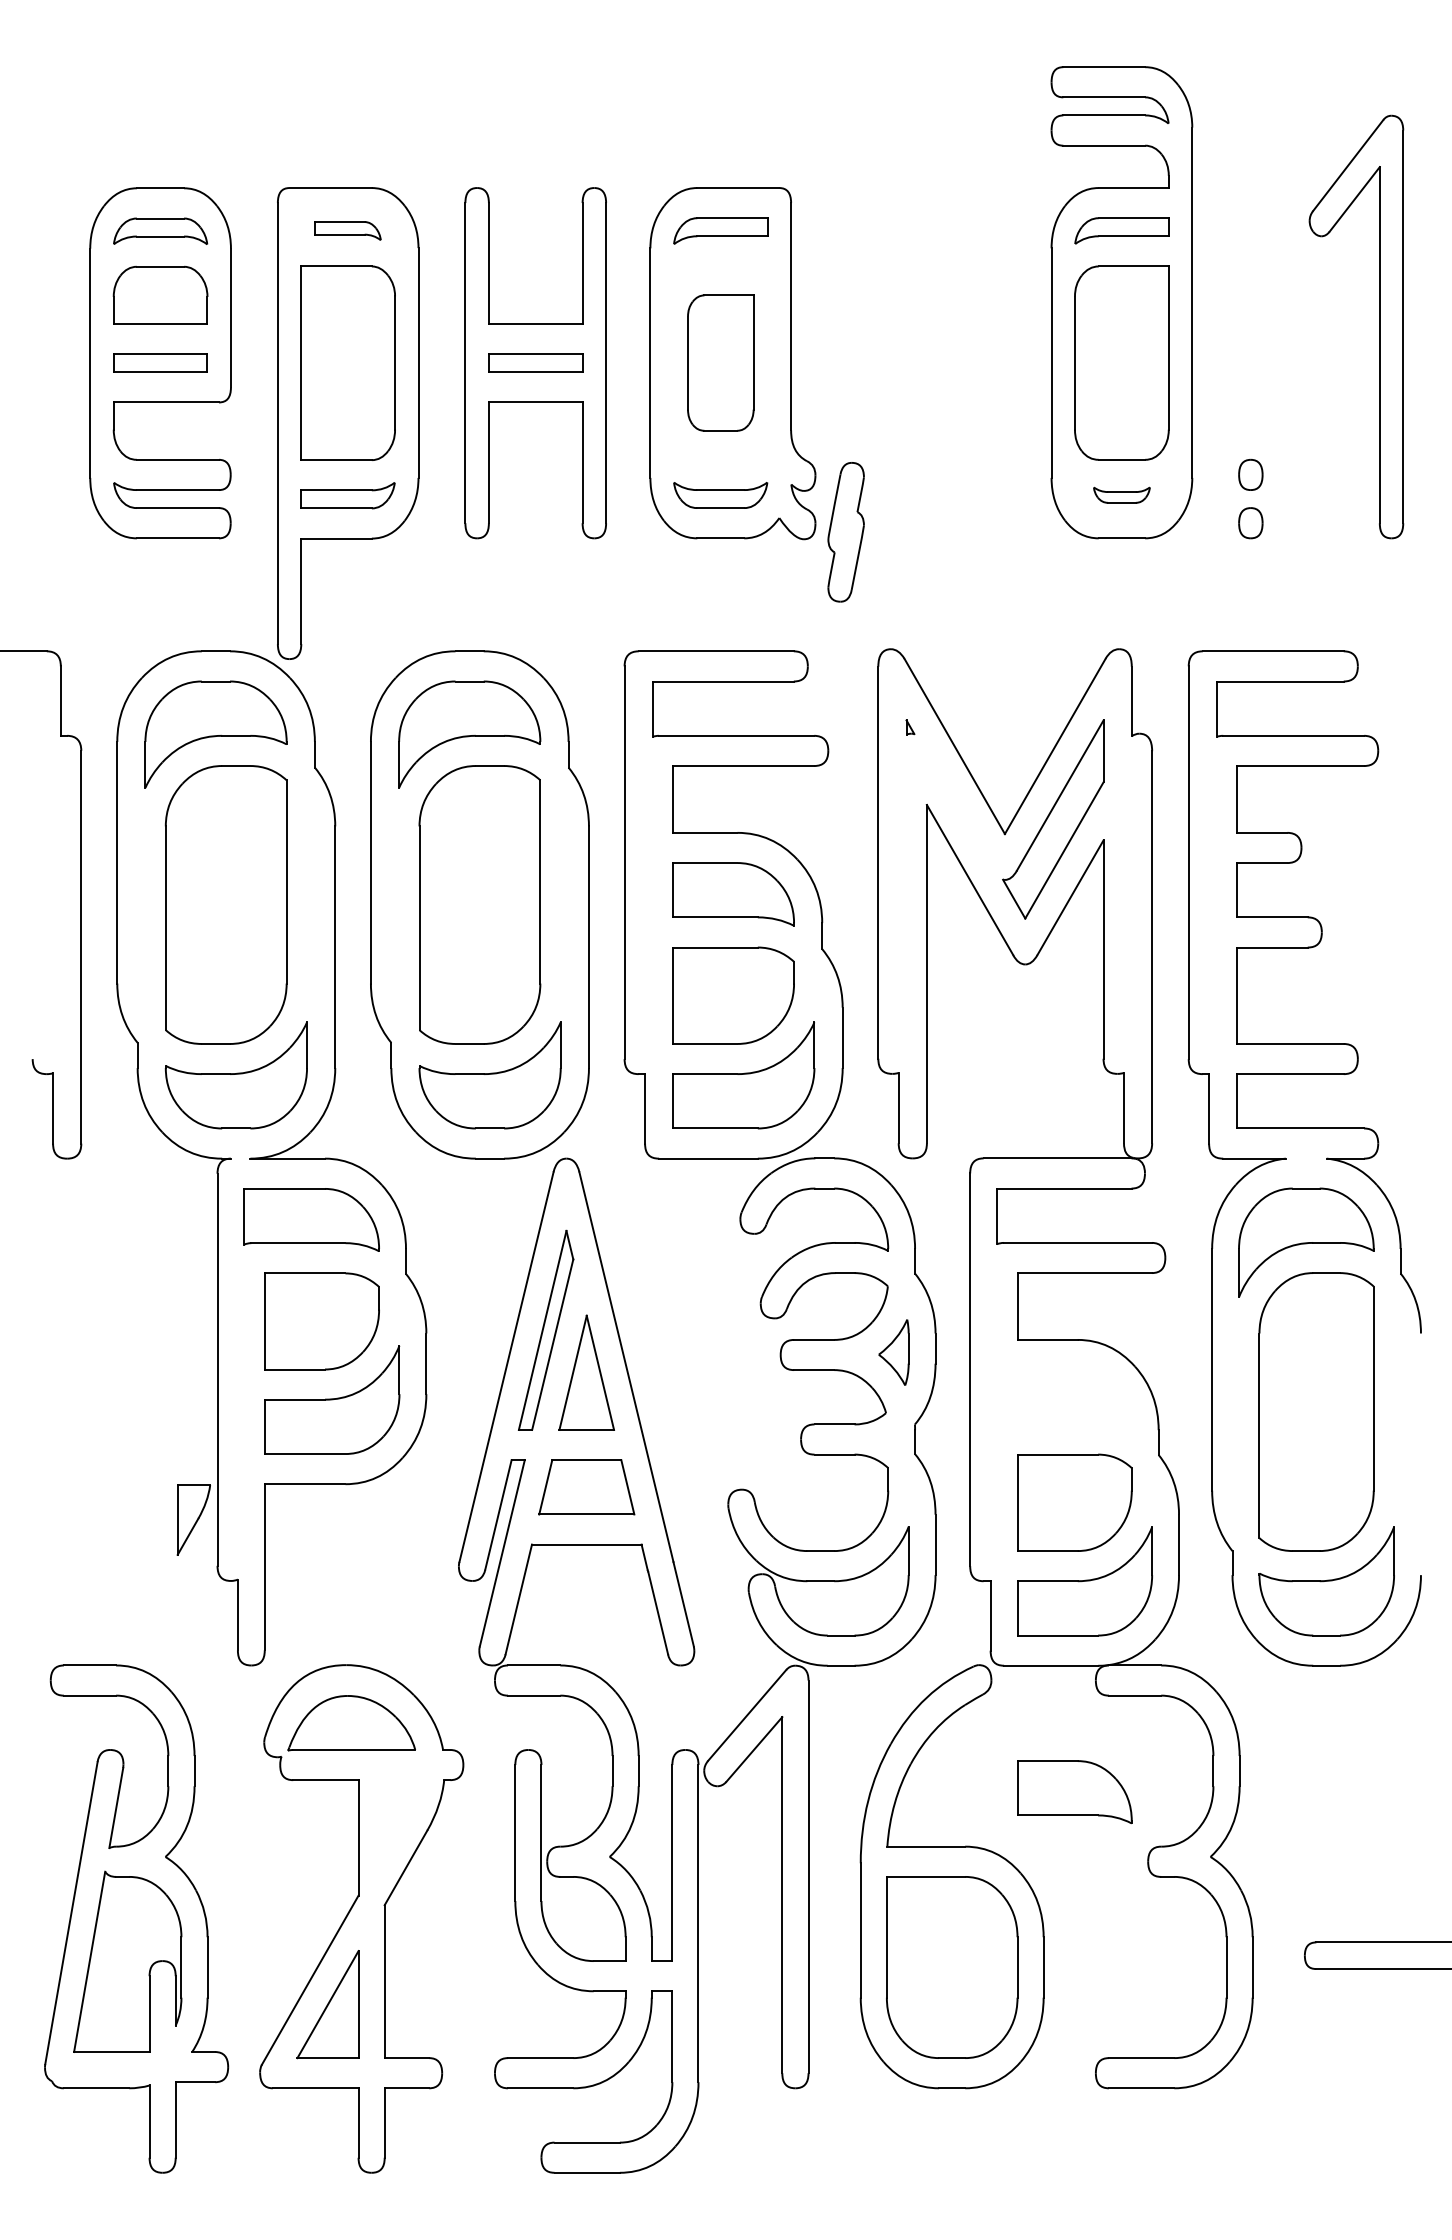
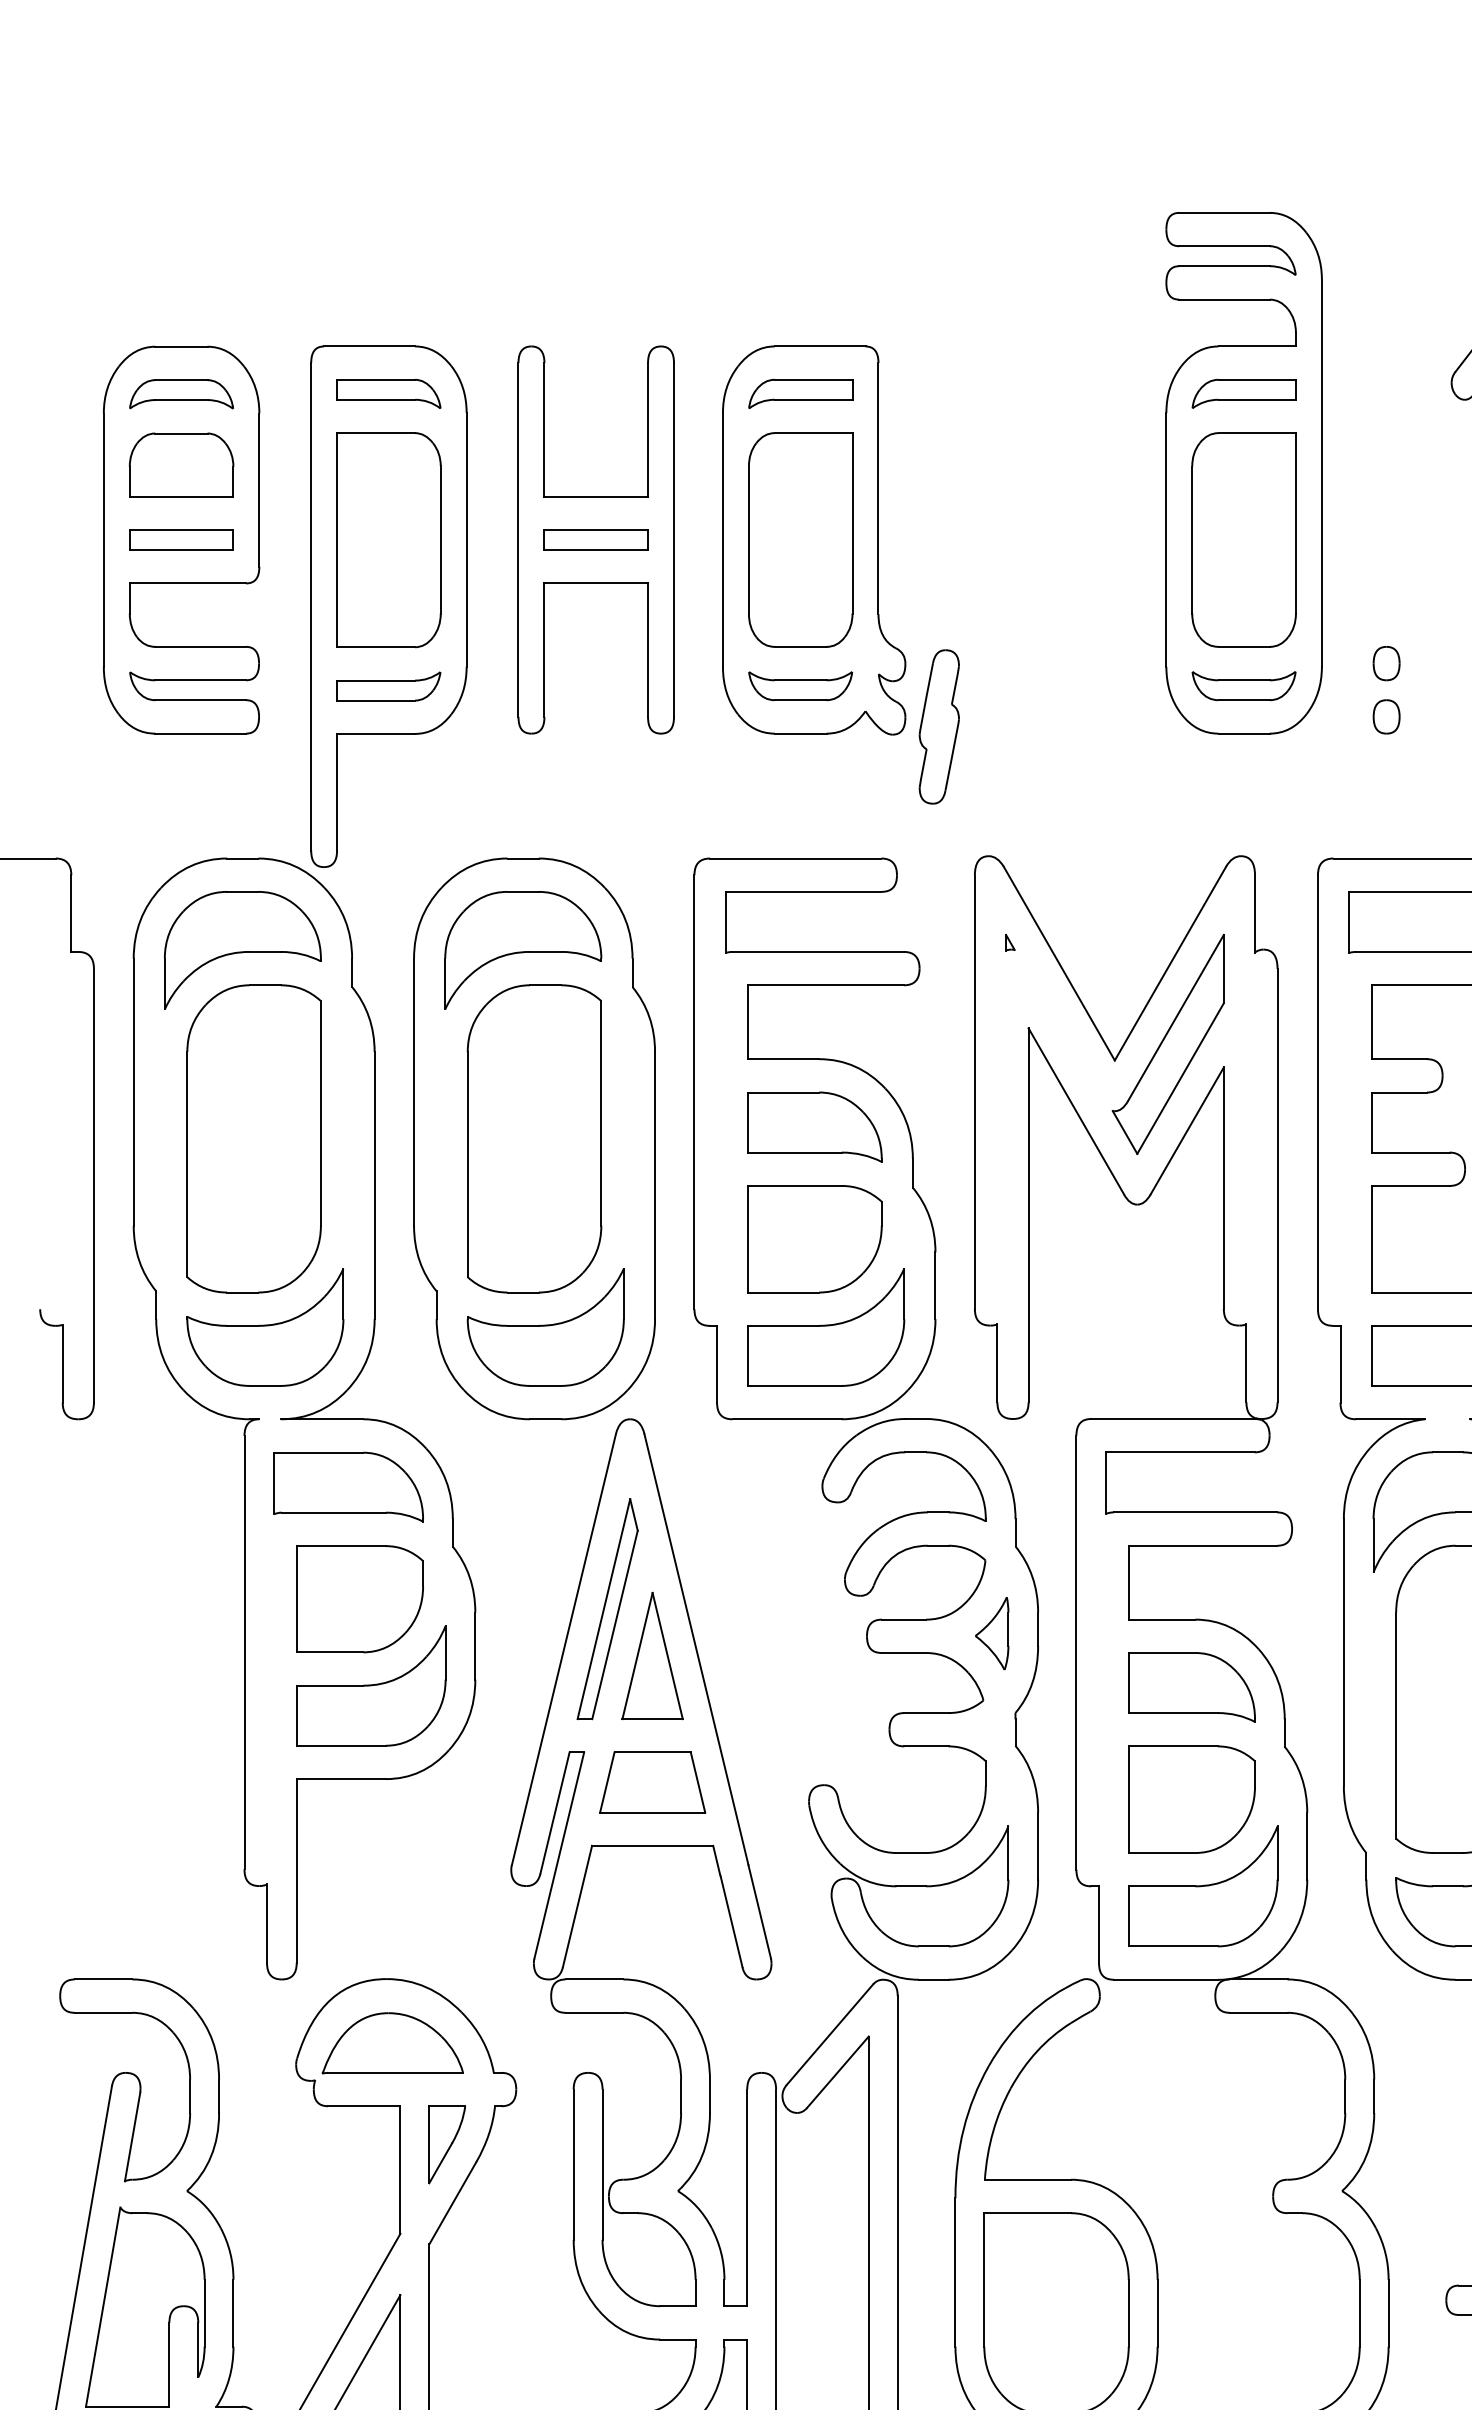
part: (347, 230) -> (388, 393), size x1.43
part: (720, 362) -> (800, 539), size x1.43
part: (1121, 494) -> (1243, 685), size x1.67
part: (193, 1519) -> (446, 2144), moved
part: (1074, 1791) -> (1191, 1686), moved

